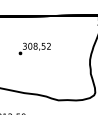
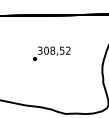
text: (34, 48) -> (51, 53), moved

